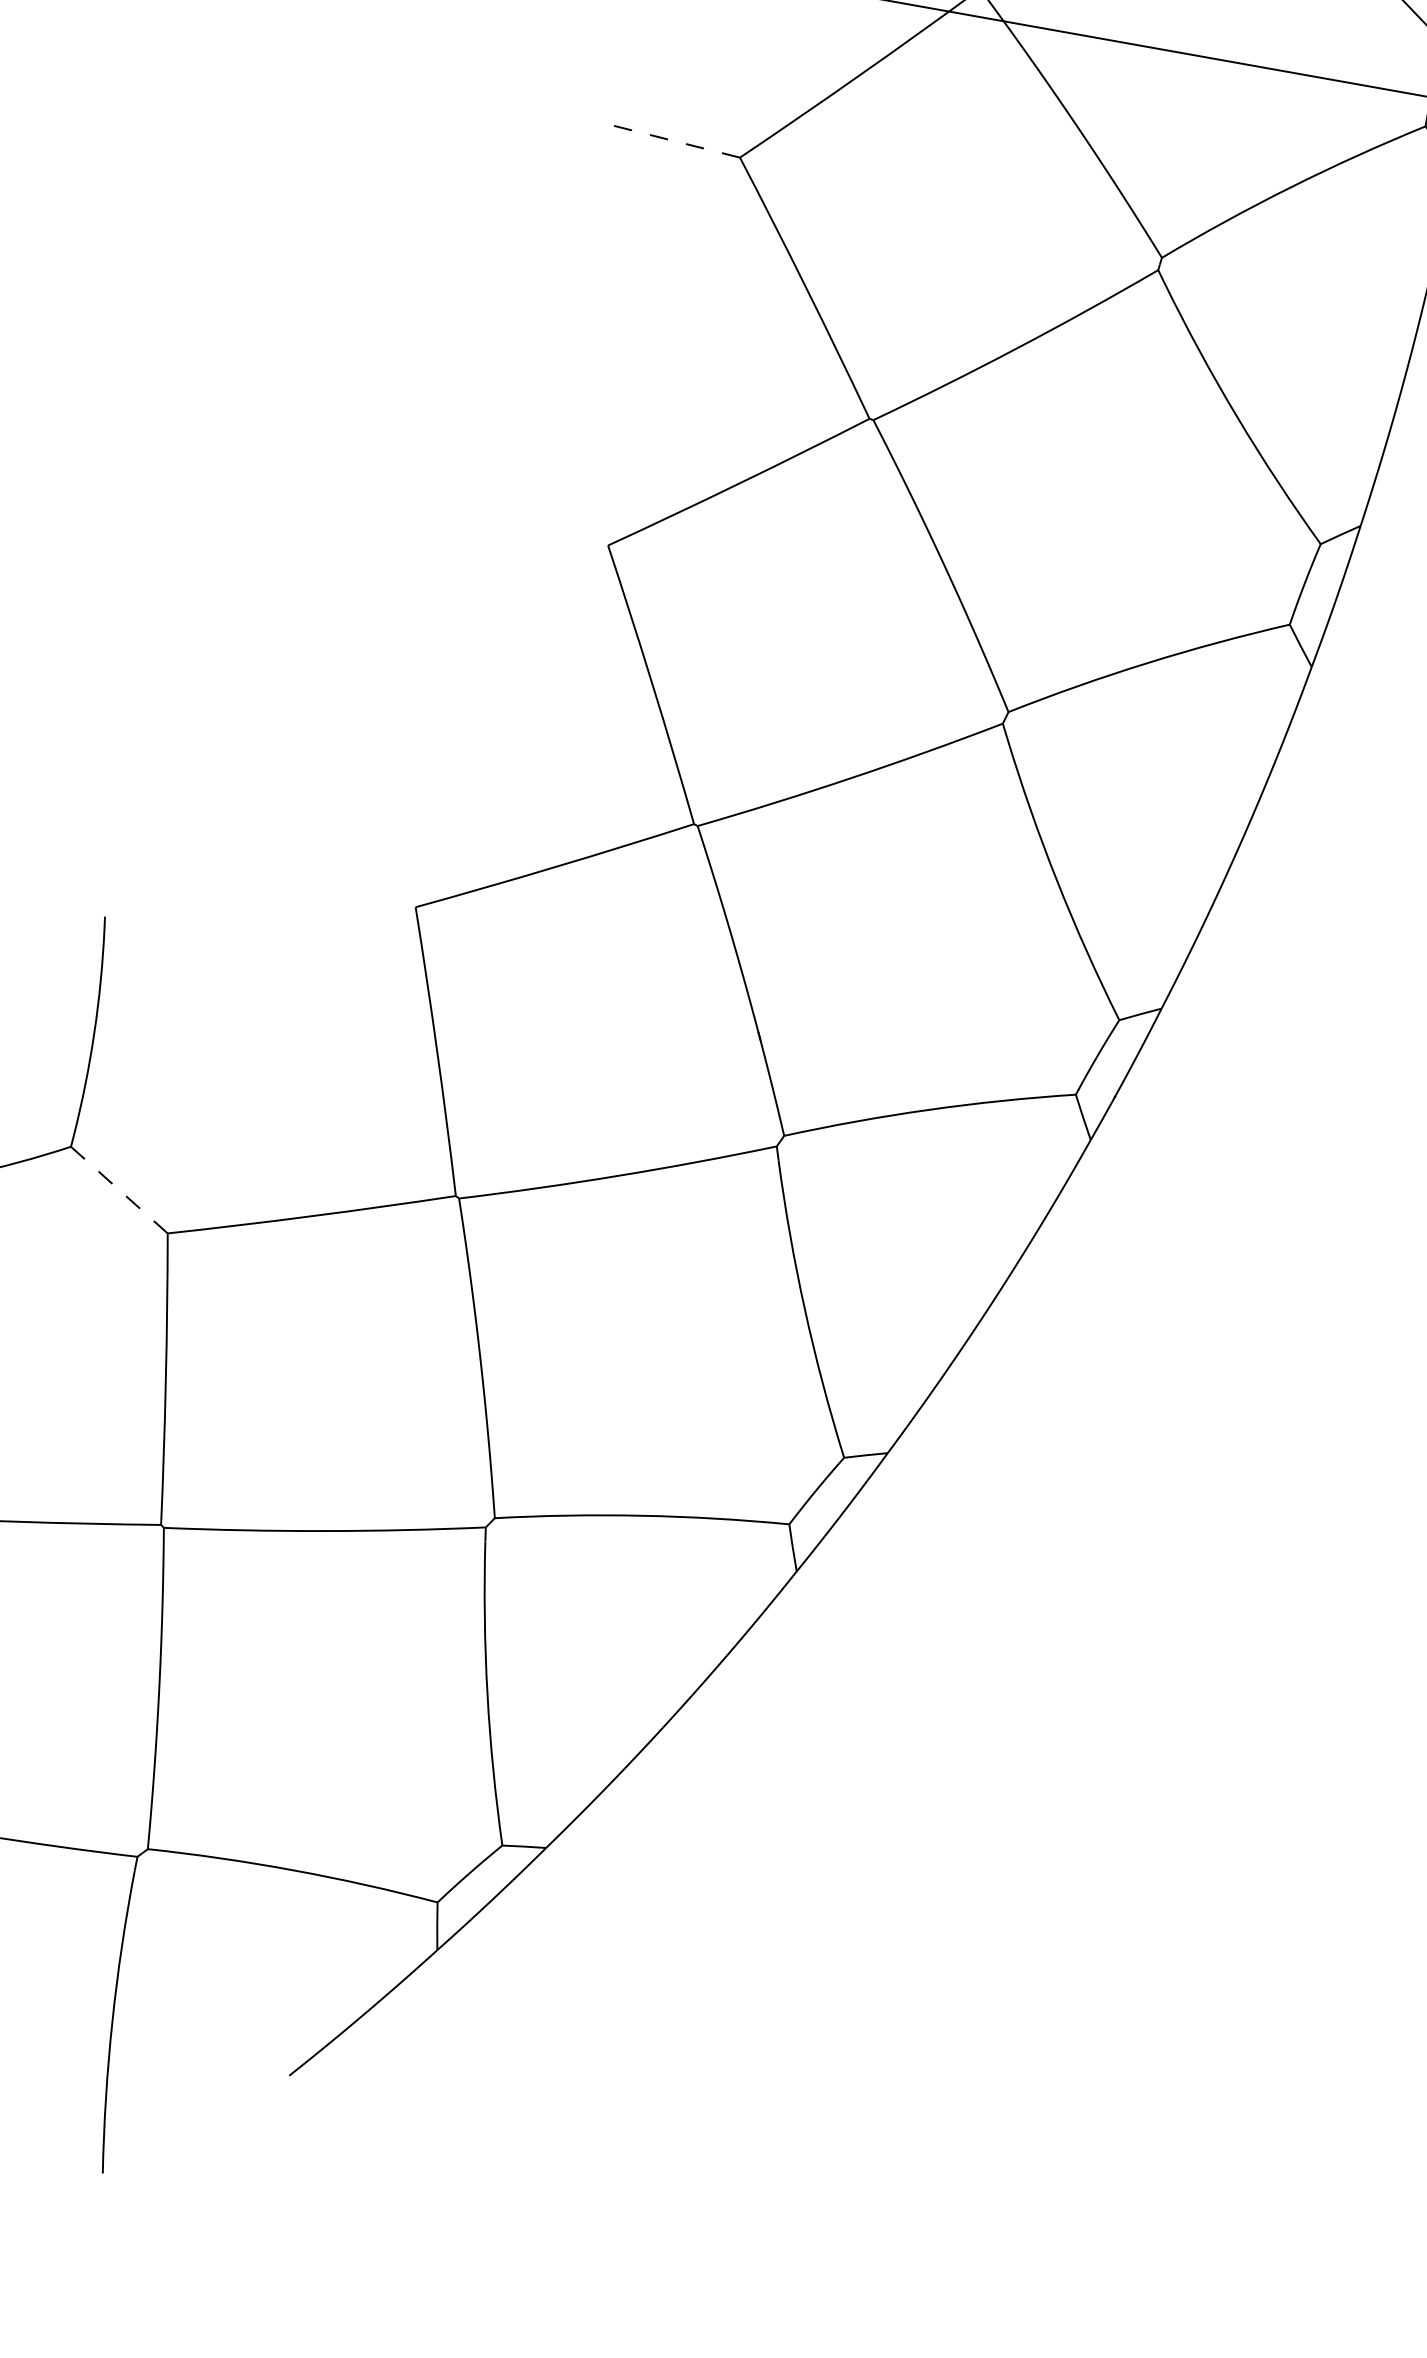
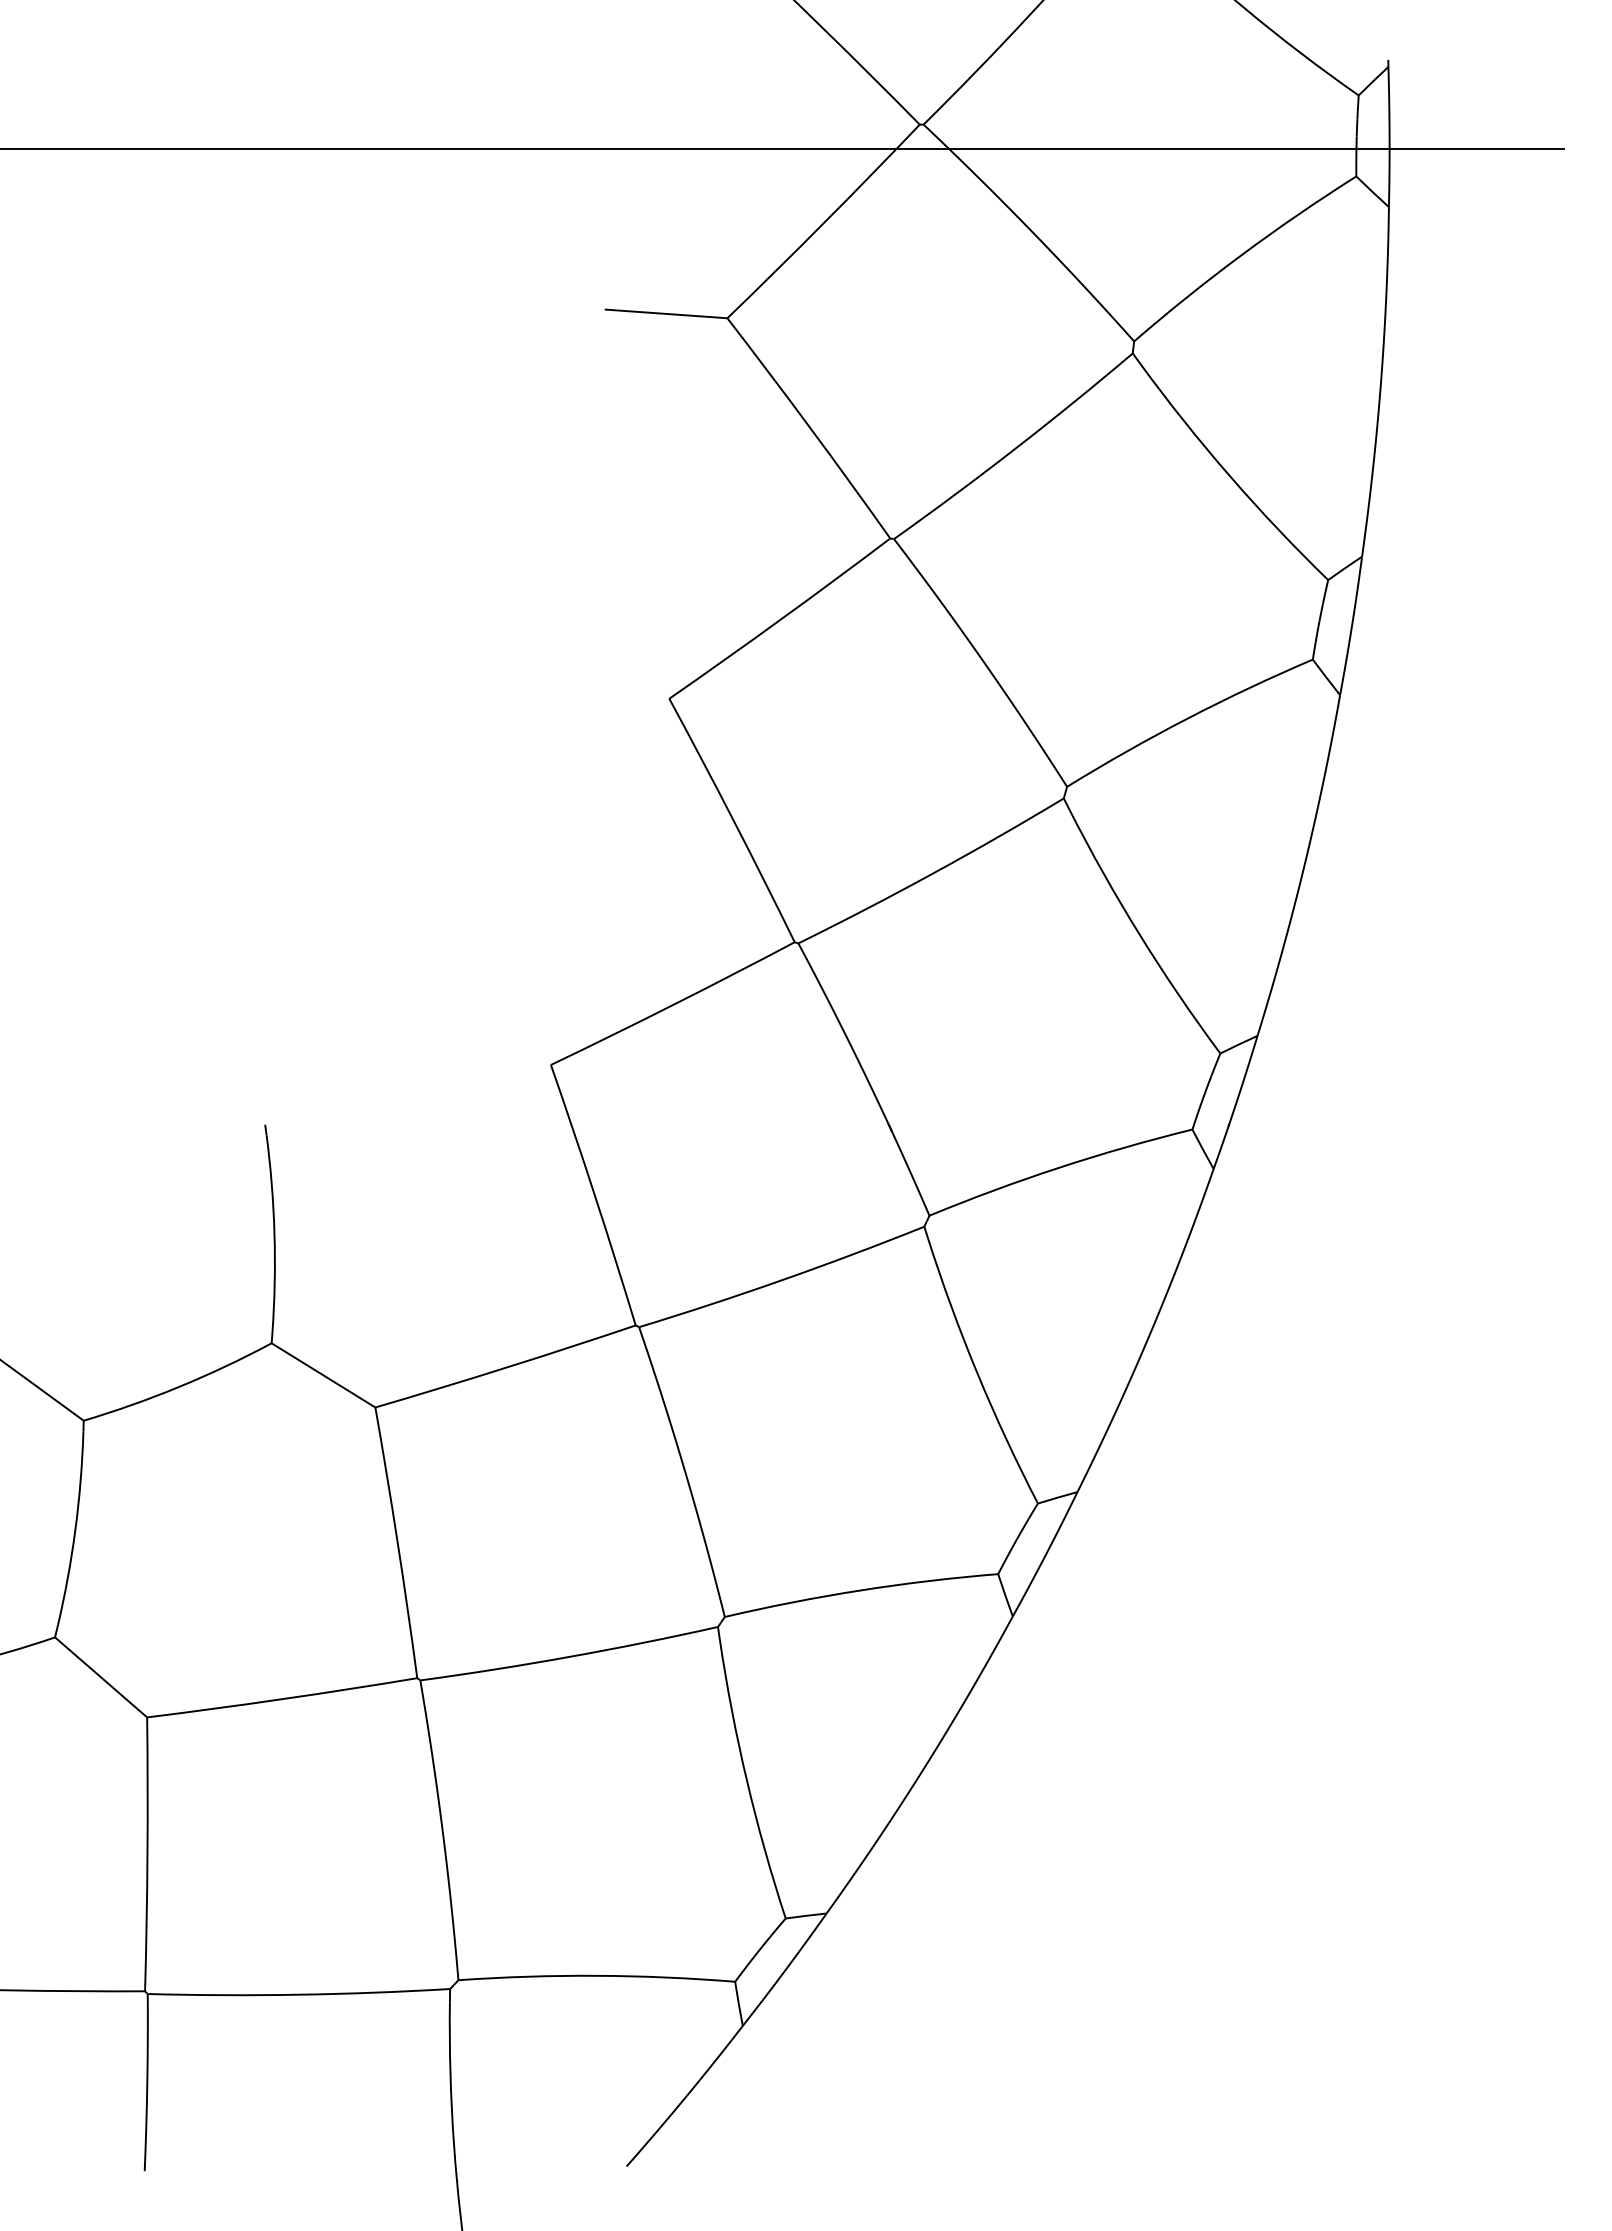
line: (678, 141) -> (667, 313), dashed -> solid
line: (119, 1190) -> (323, 1375), dashed -> solid

